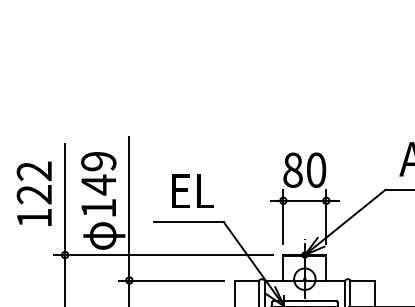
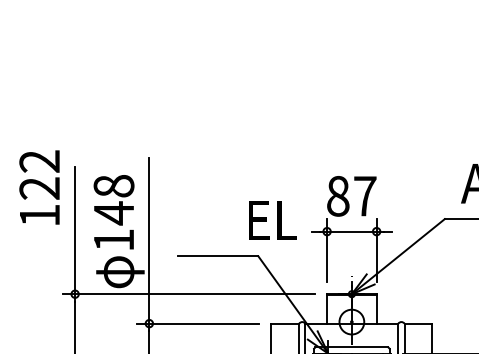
text: (98, 161) -> (113, 186), 149 -> 148
text: (316, 169) -> (365, 195), 80 -> 87
text: (192, 191) -> (272, 220), moved
text: (34, 193) -> (39, 187), moved

